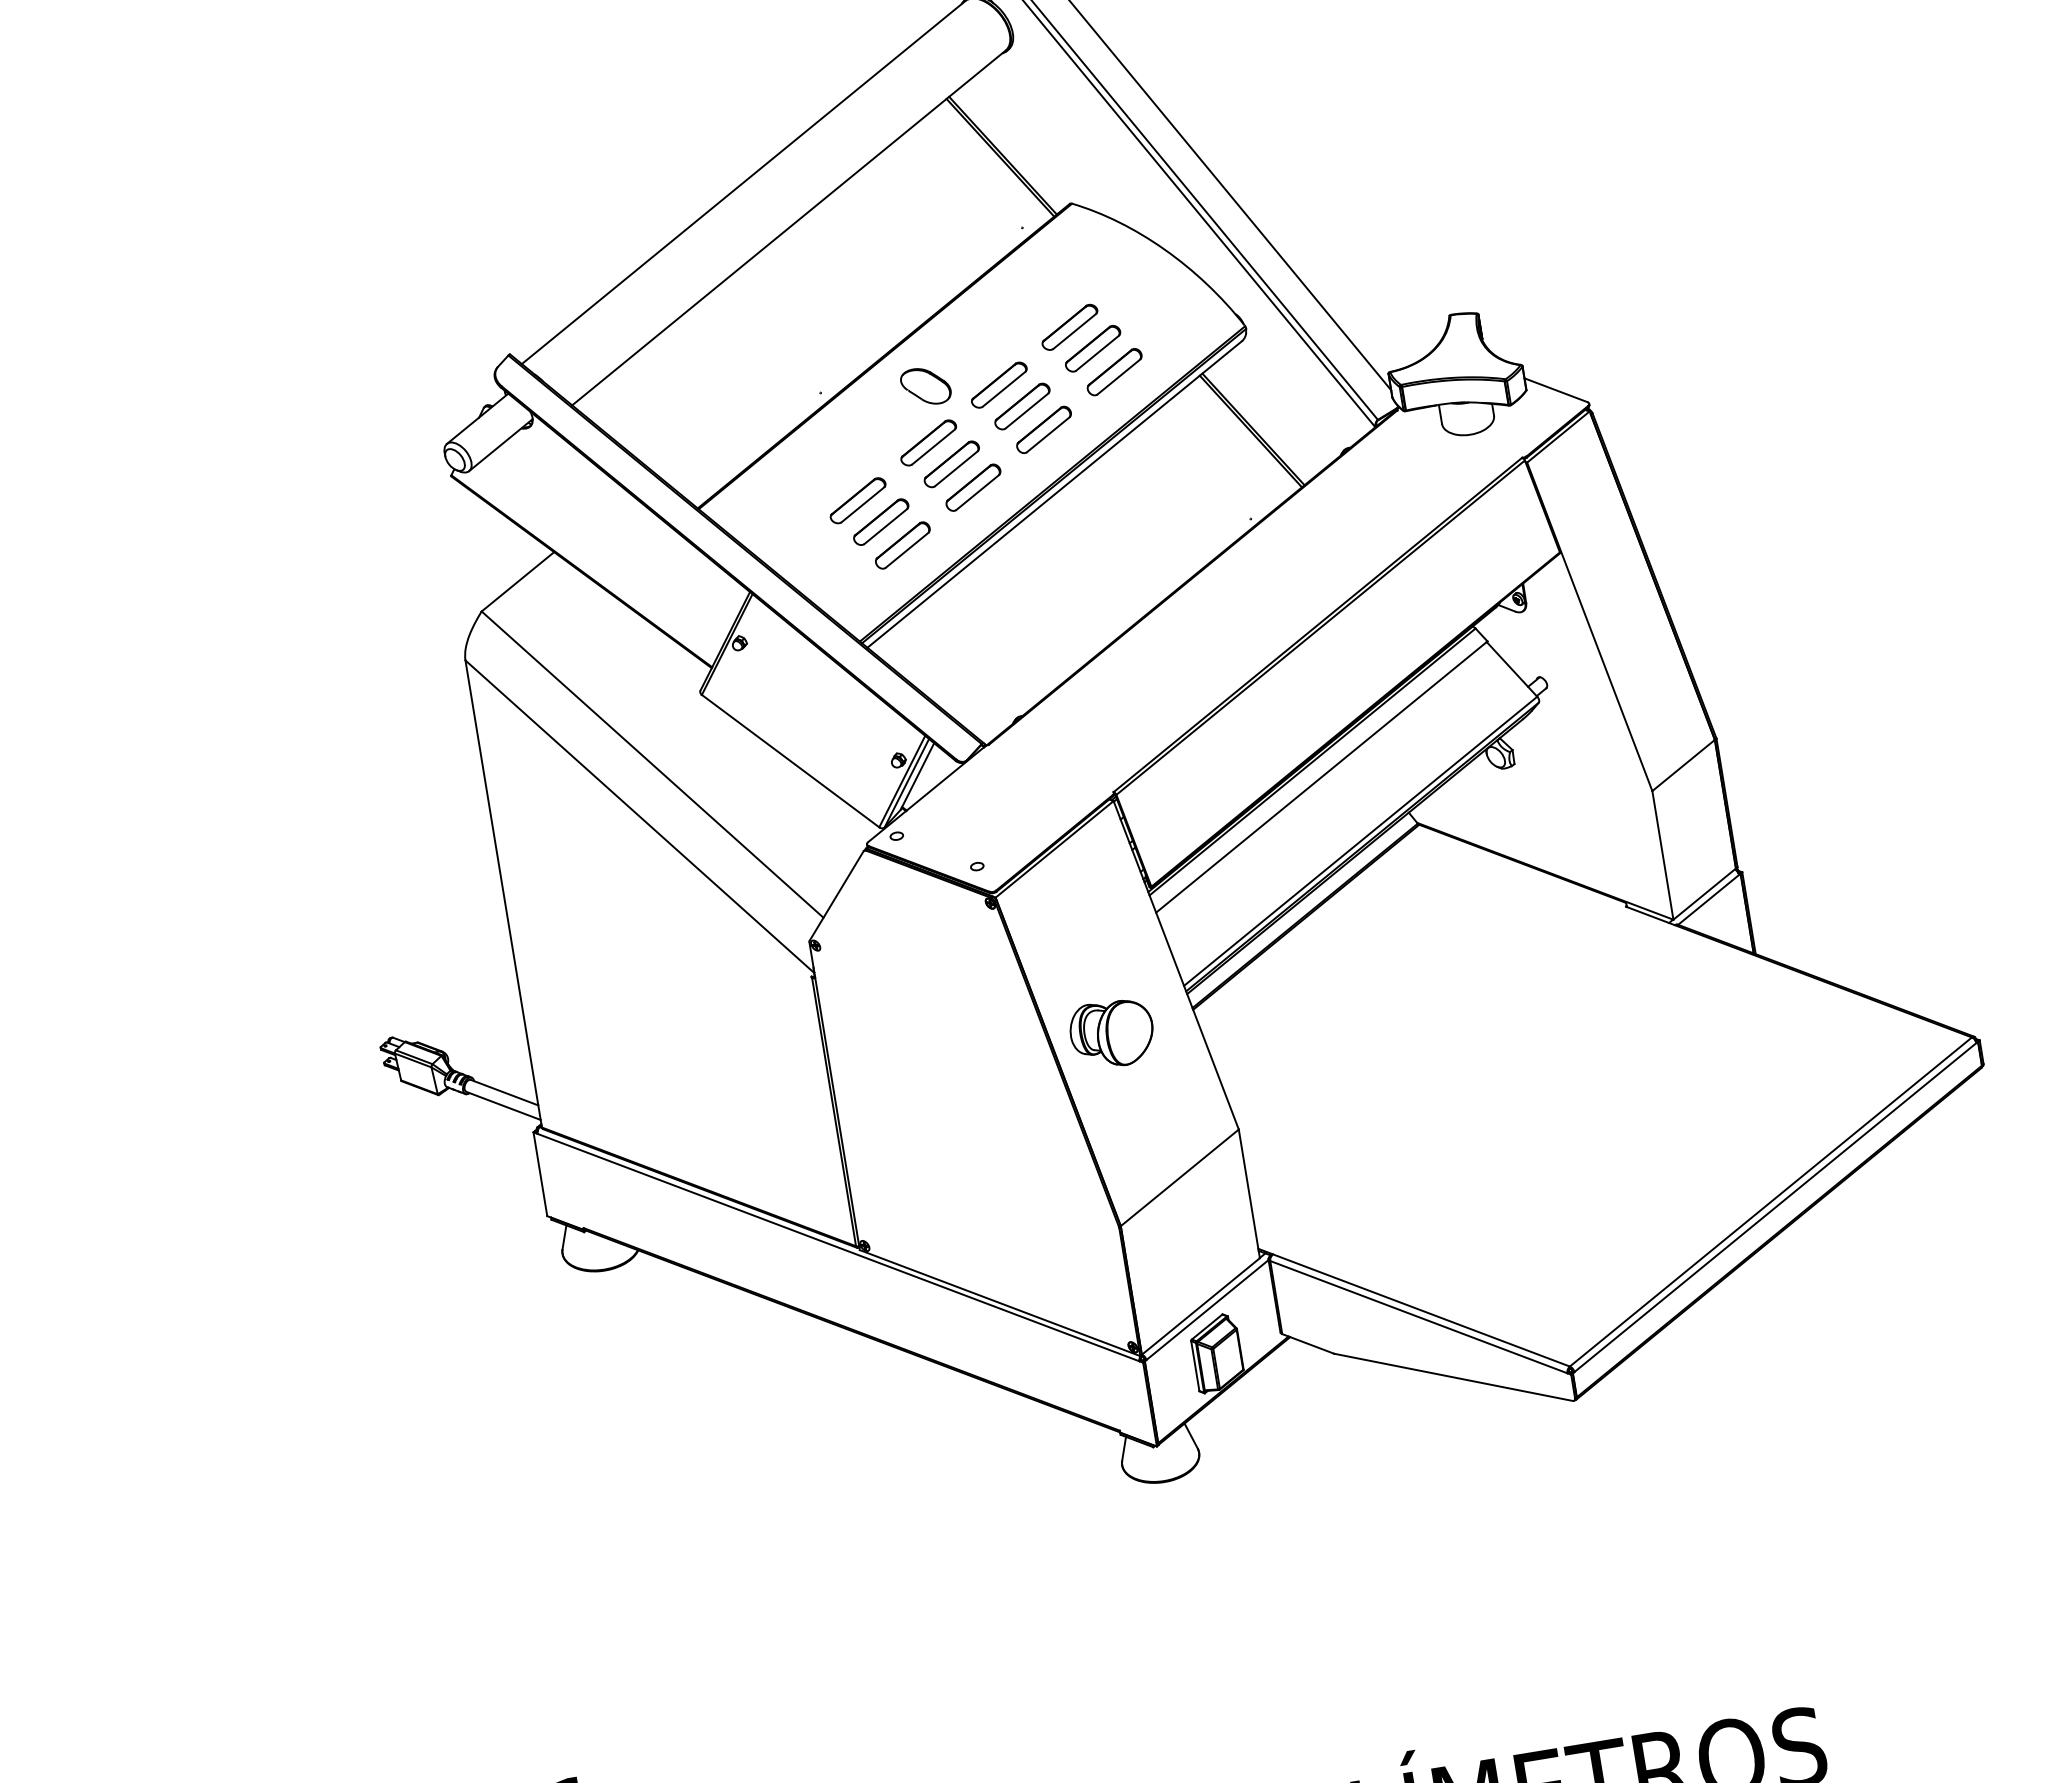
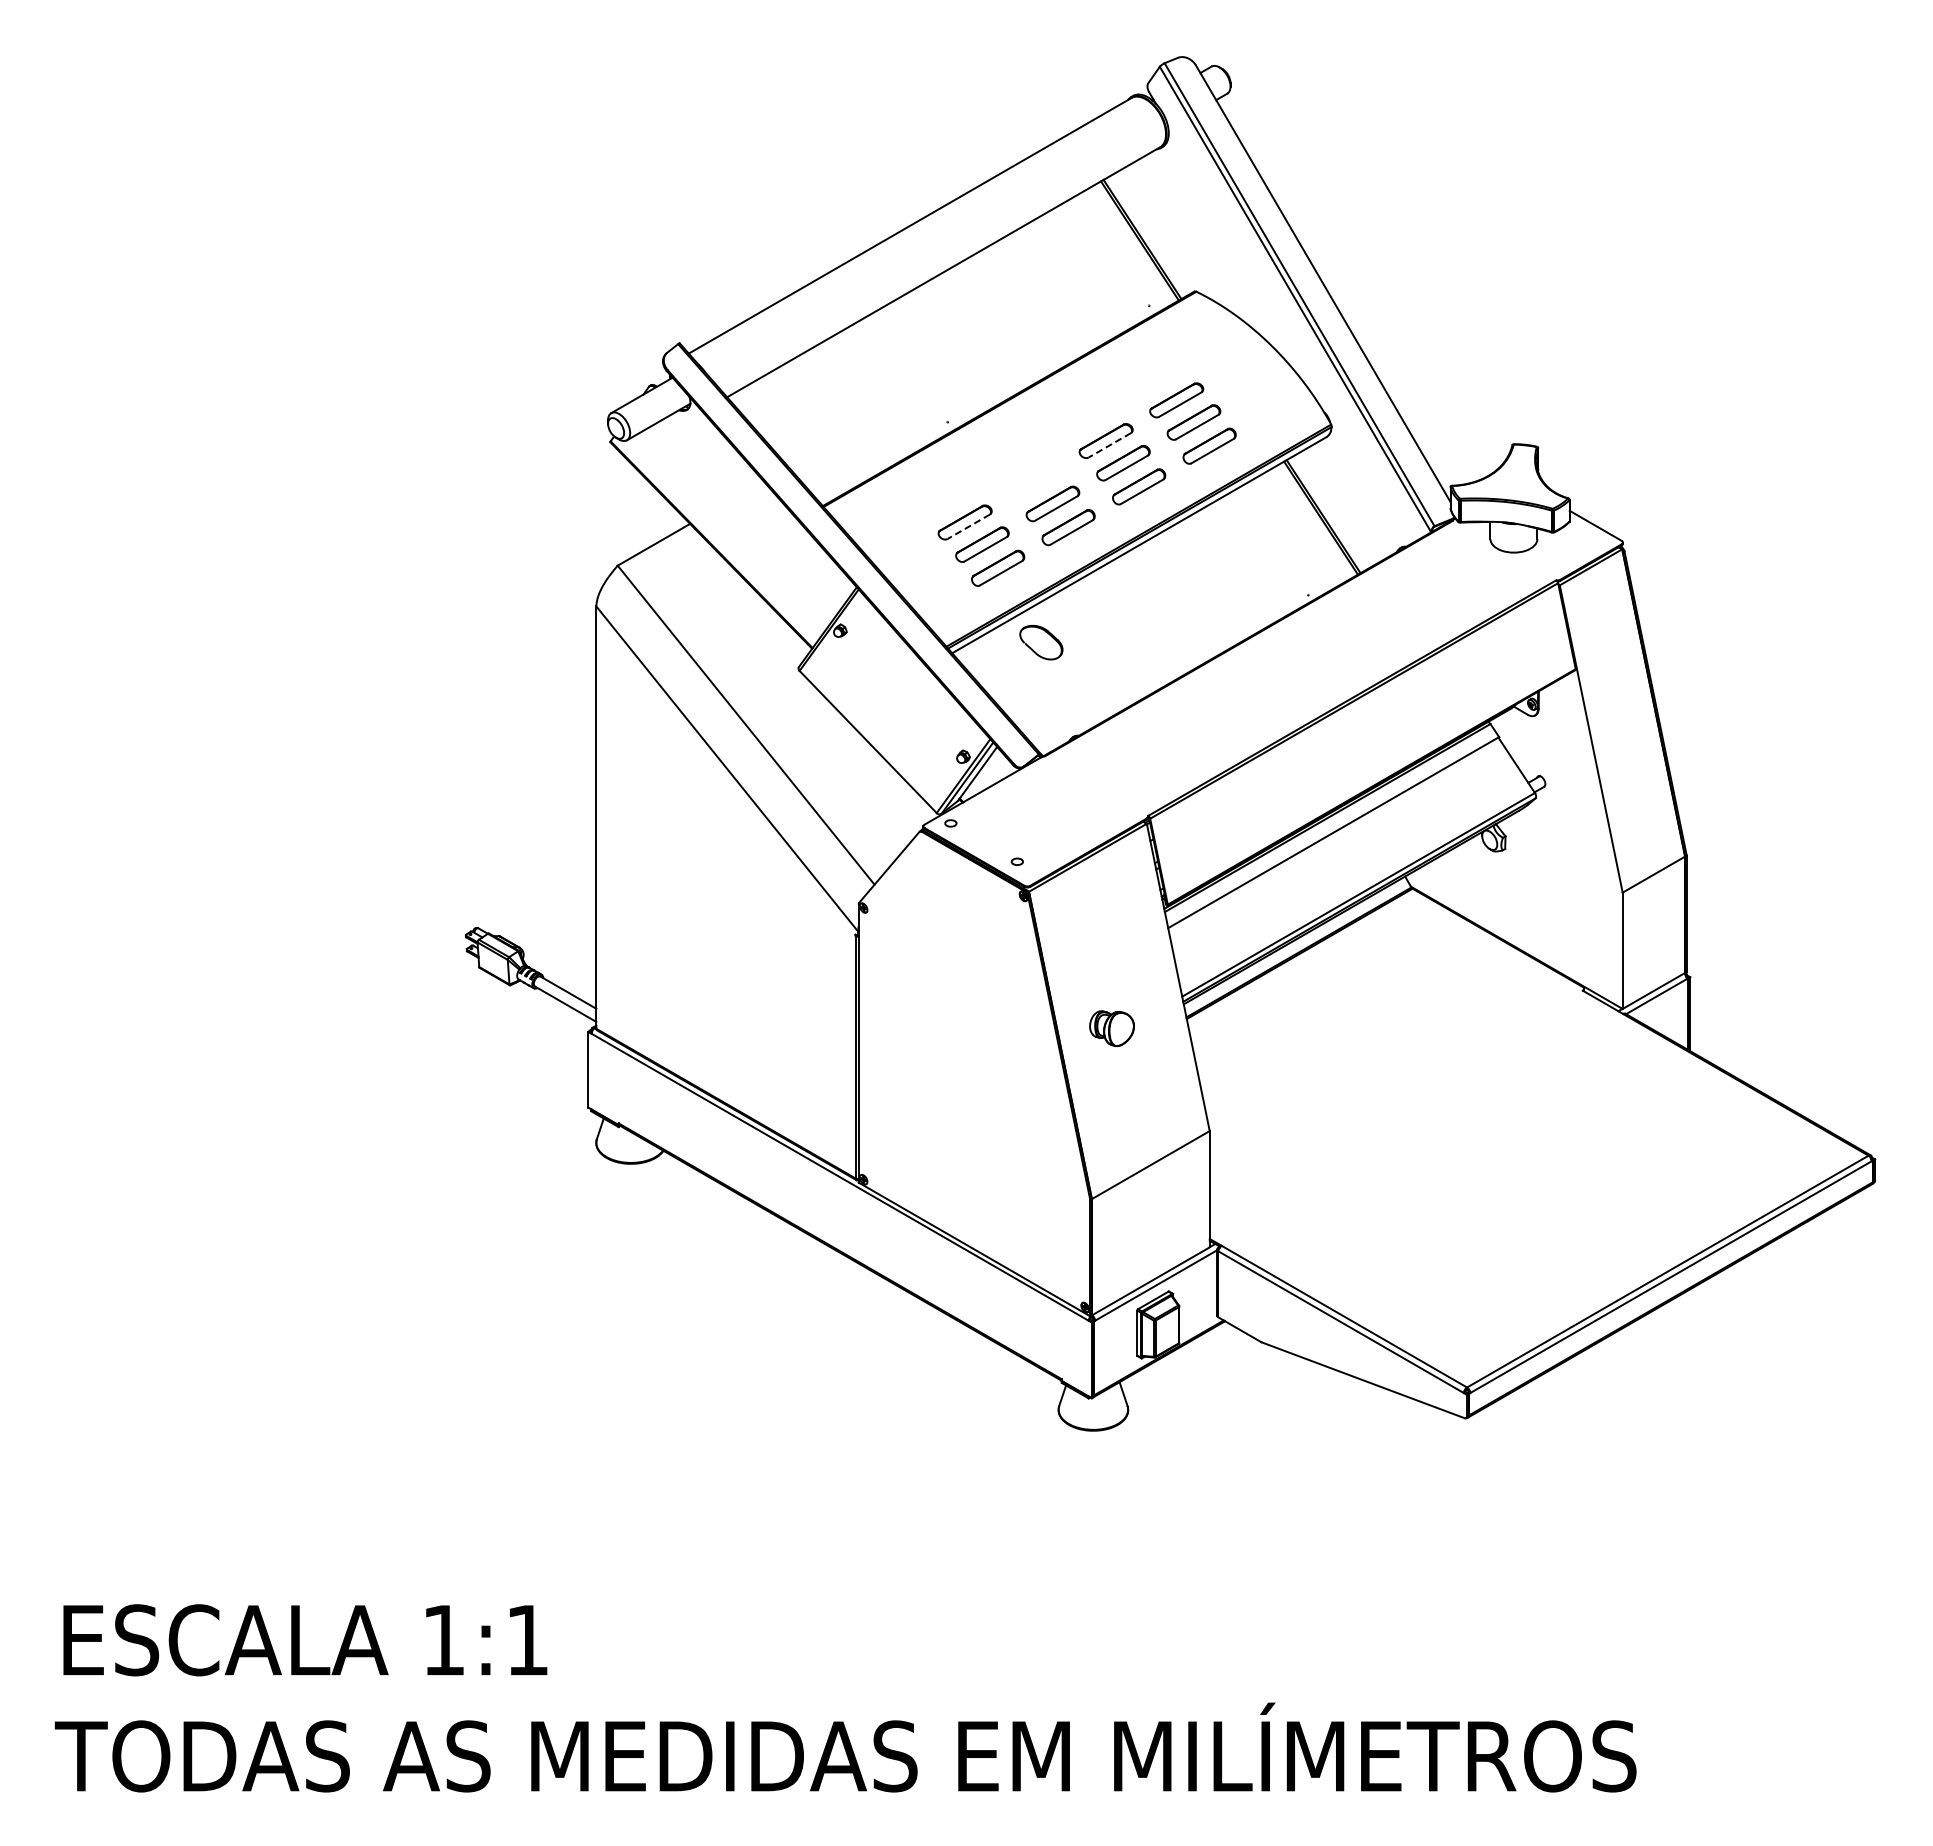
part: (926, 386) -> (1041, 642), moved
line: (1003, 389) -> (1109, 445), solid -> dashed
part: (928, 442) -> (1035, 481), removed
line: (862, 505) -> (968, 527), solid -> dashed
part: (1111, 1033) -> (1111, 1028), size x0.6

